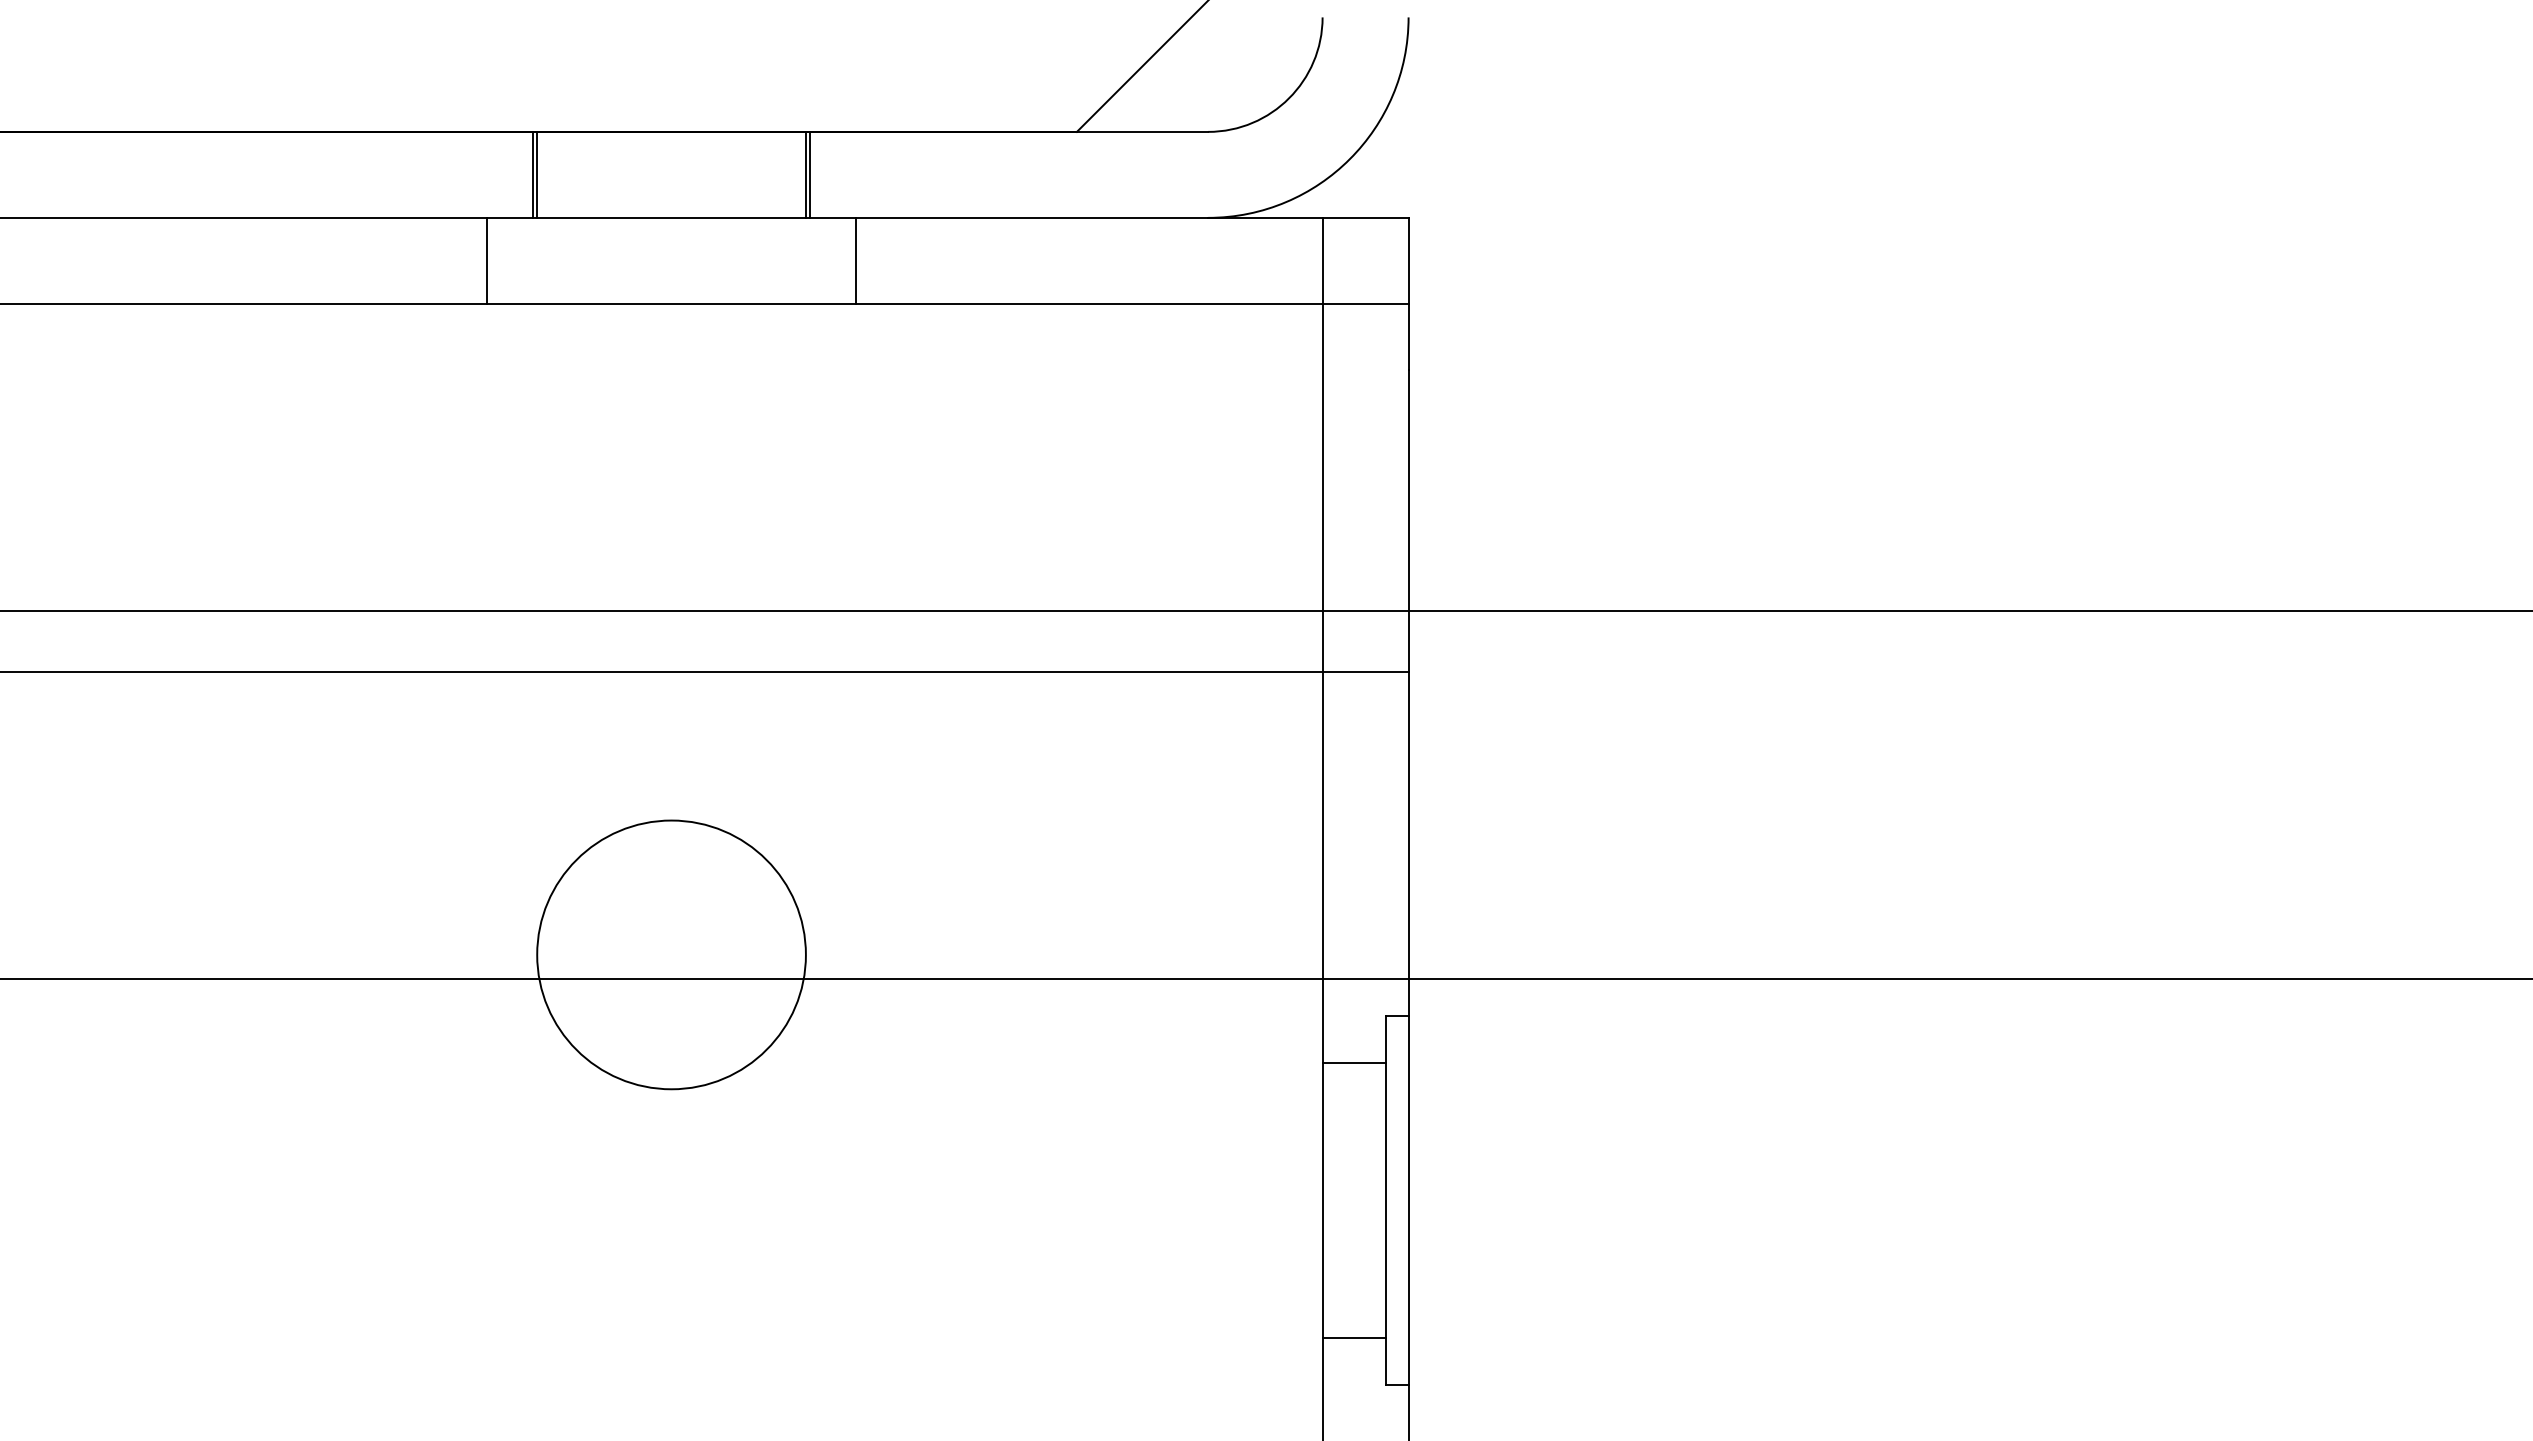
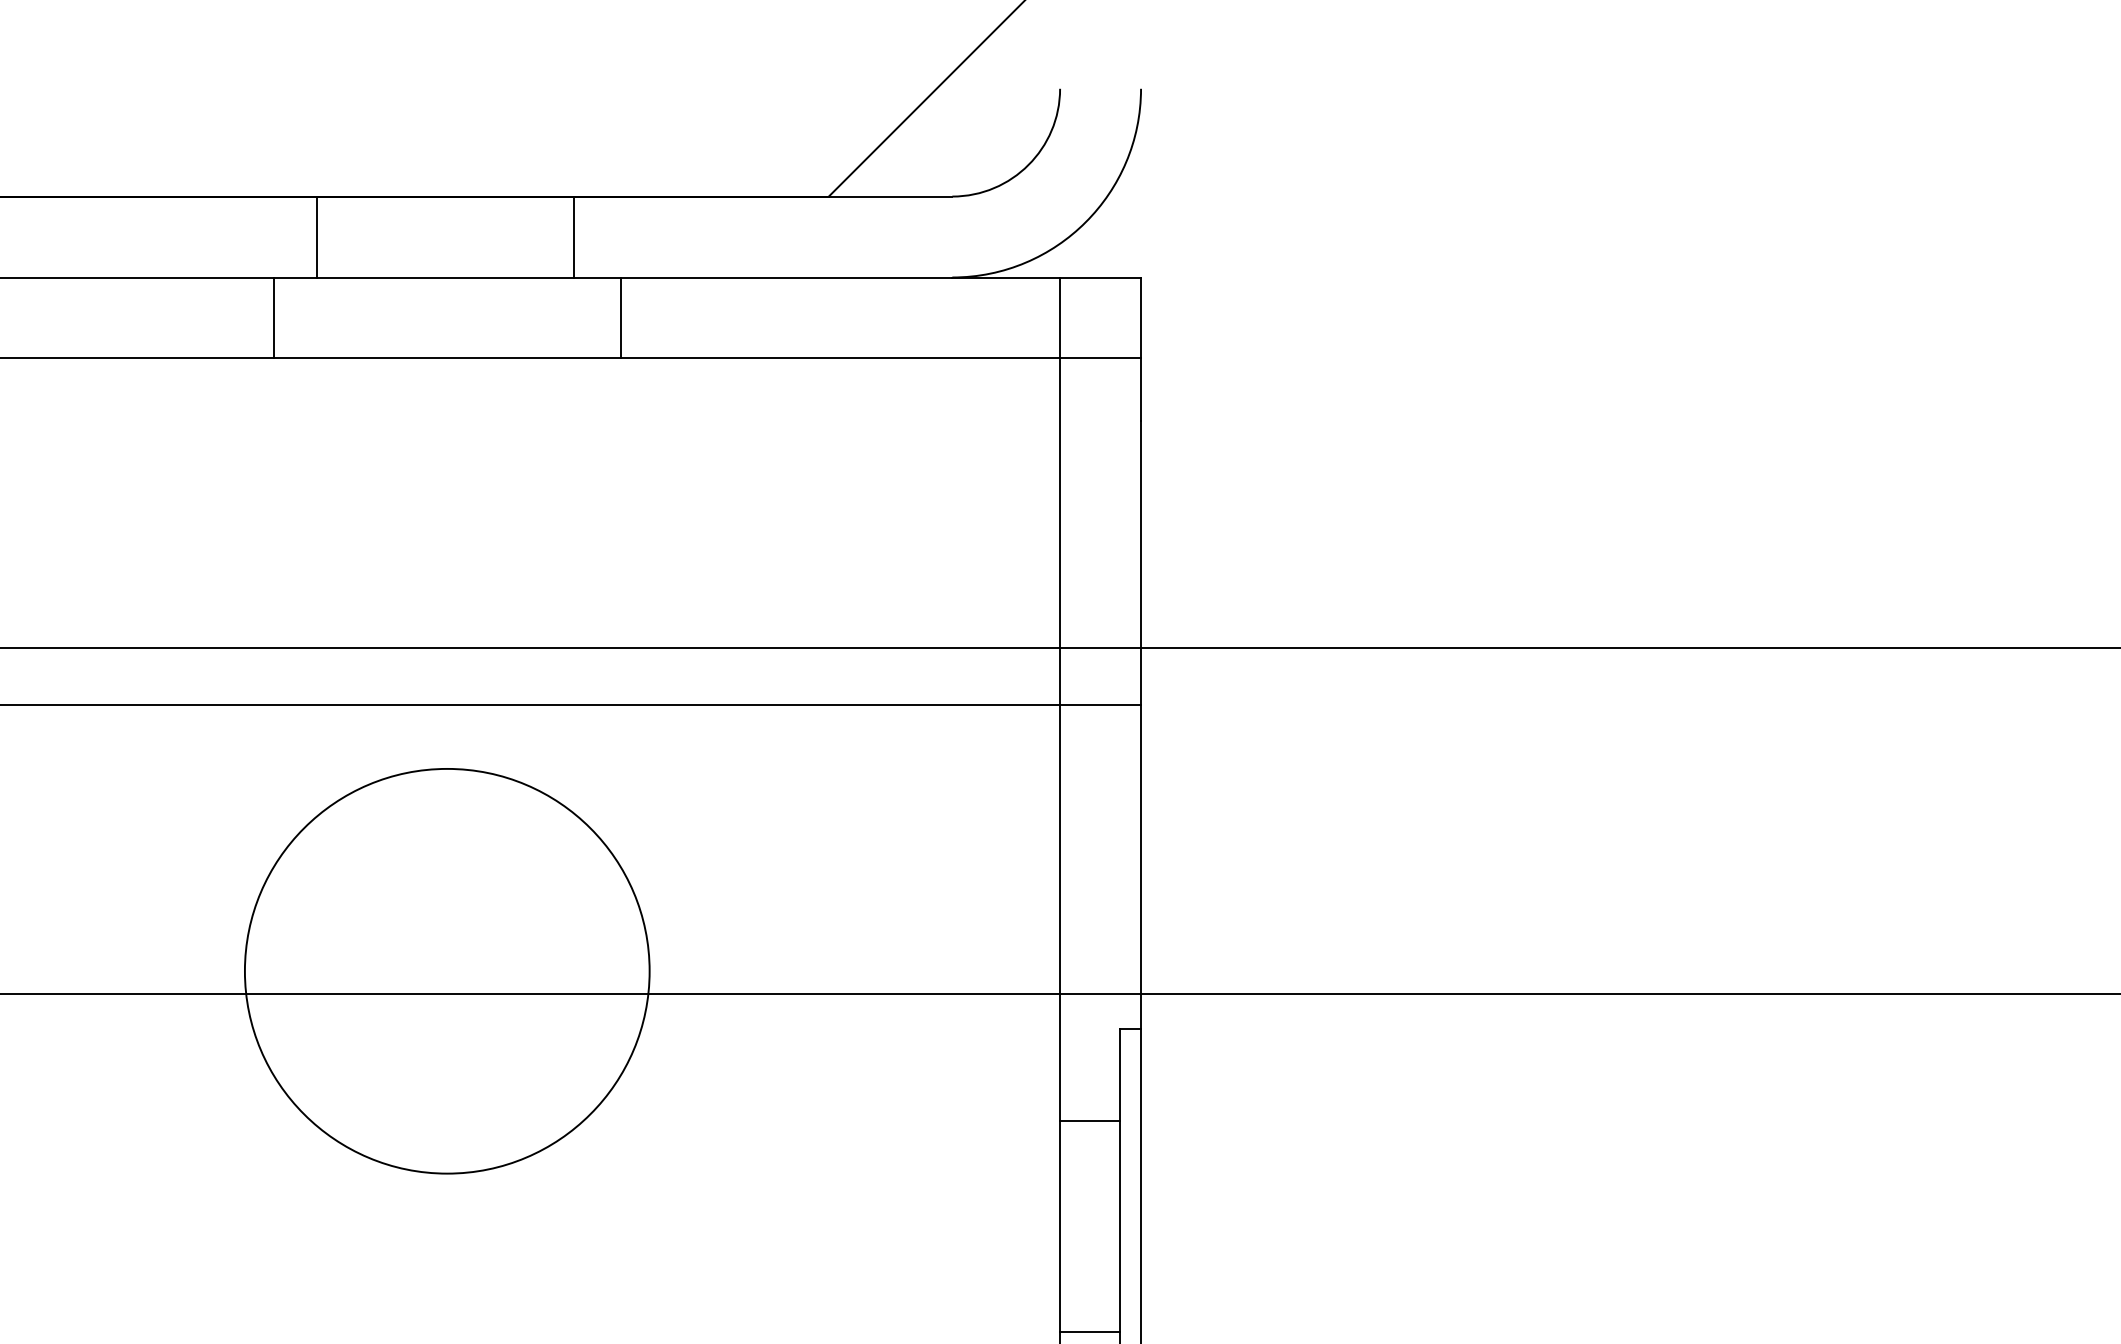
line: (537, 174) -> (321, 236), removed
line: (809, 174) -> (577, 236), removed
circle: (671, 954) -> (447, 970), size x1.6
line: (1354, 1063) -> (1090, 1121), moved

